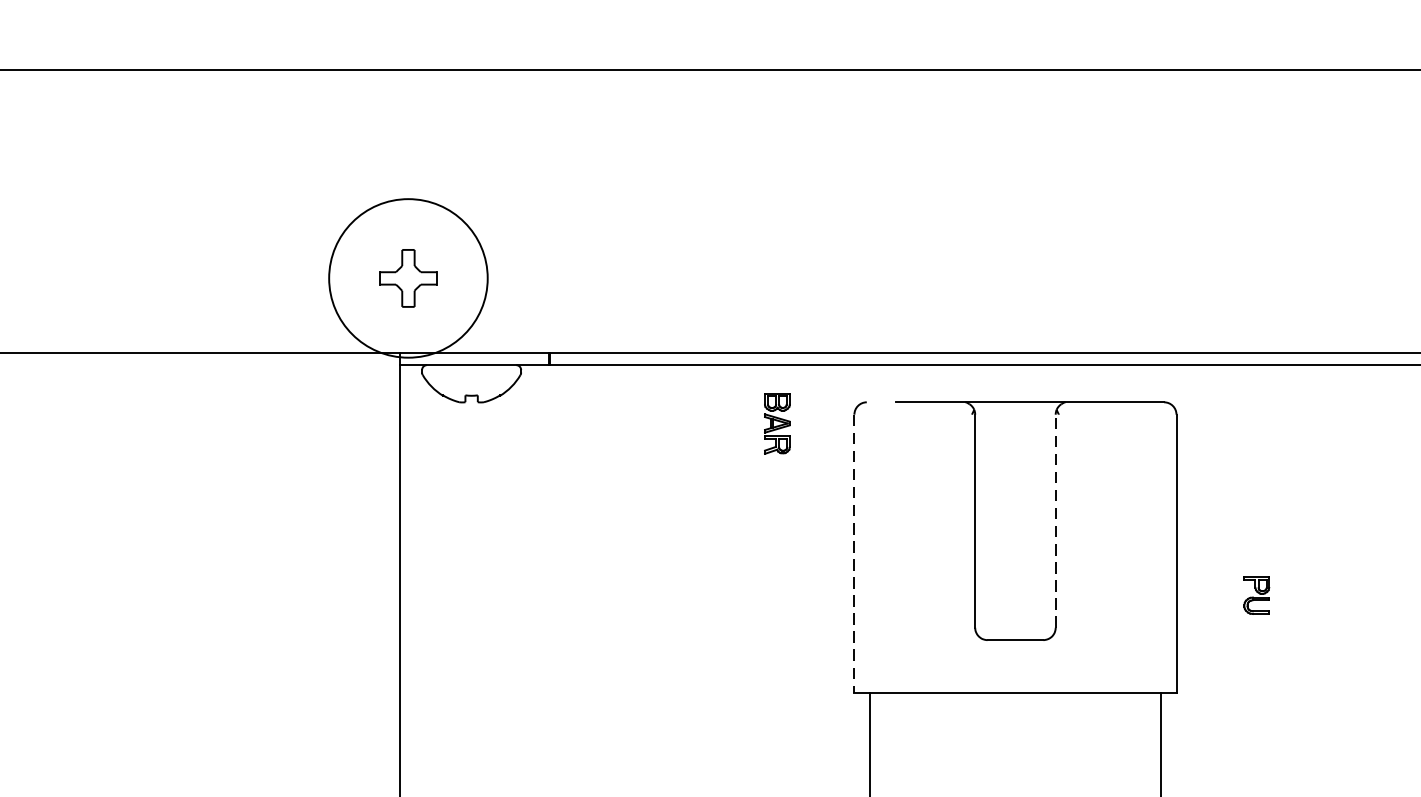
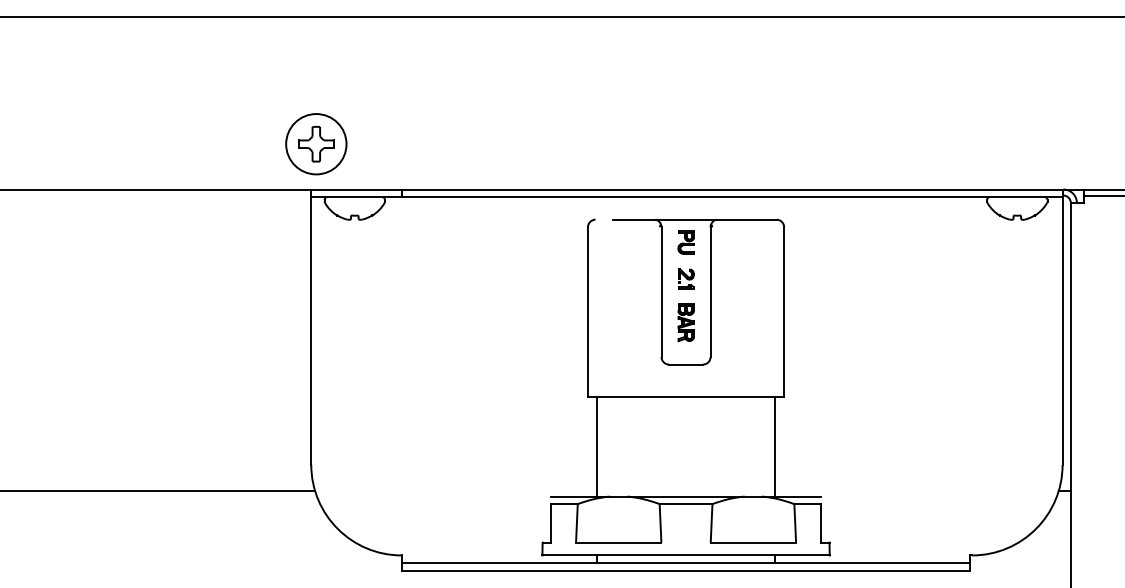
circle: (408, 278) -> (316, 144), size x0.62
part: (776, 423) -> (685, 322), moved
part: (1016, 498) -> (686, 278), added
line: (1055, 521) -> (710, 292), dashed -> solid
line: (853, 554) -> (587, 312), dashed -> solid
part: (1255, 595) -> (685, 242), moved

